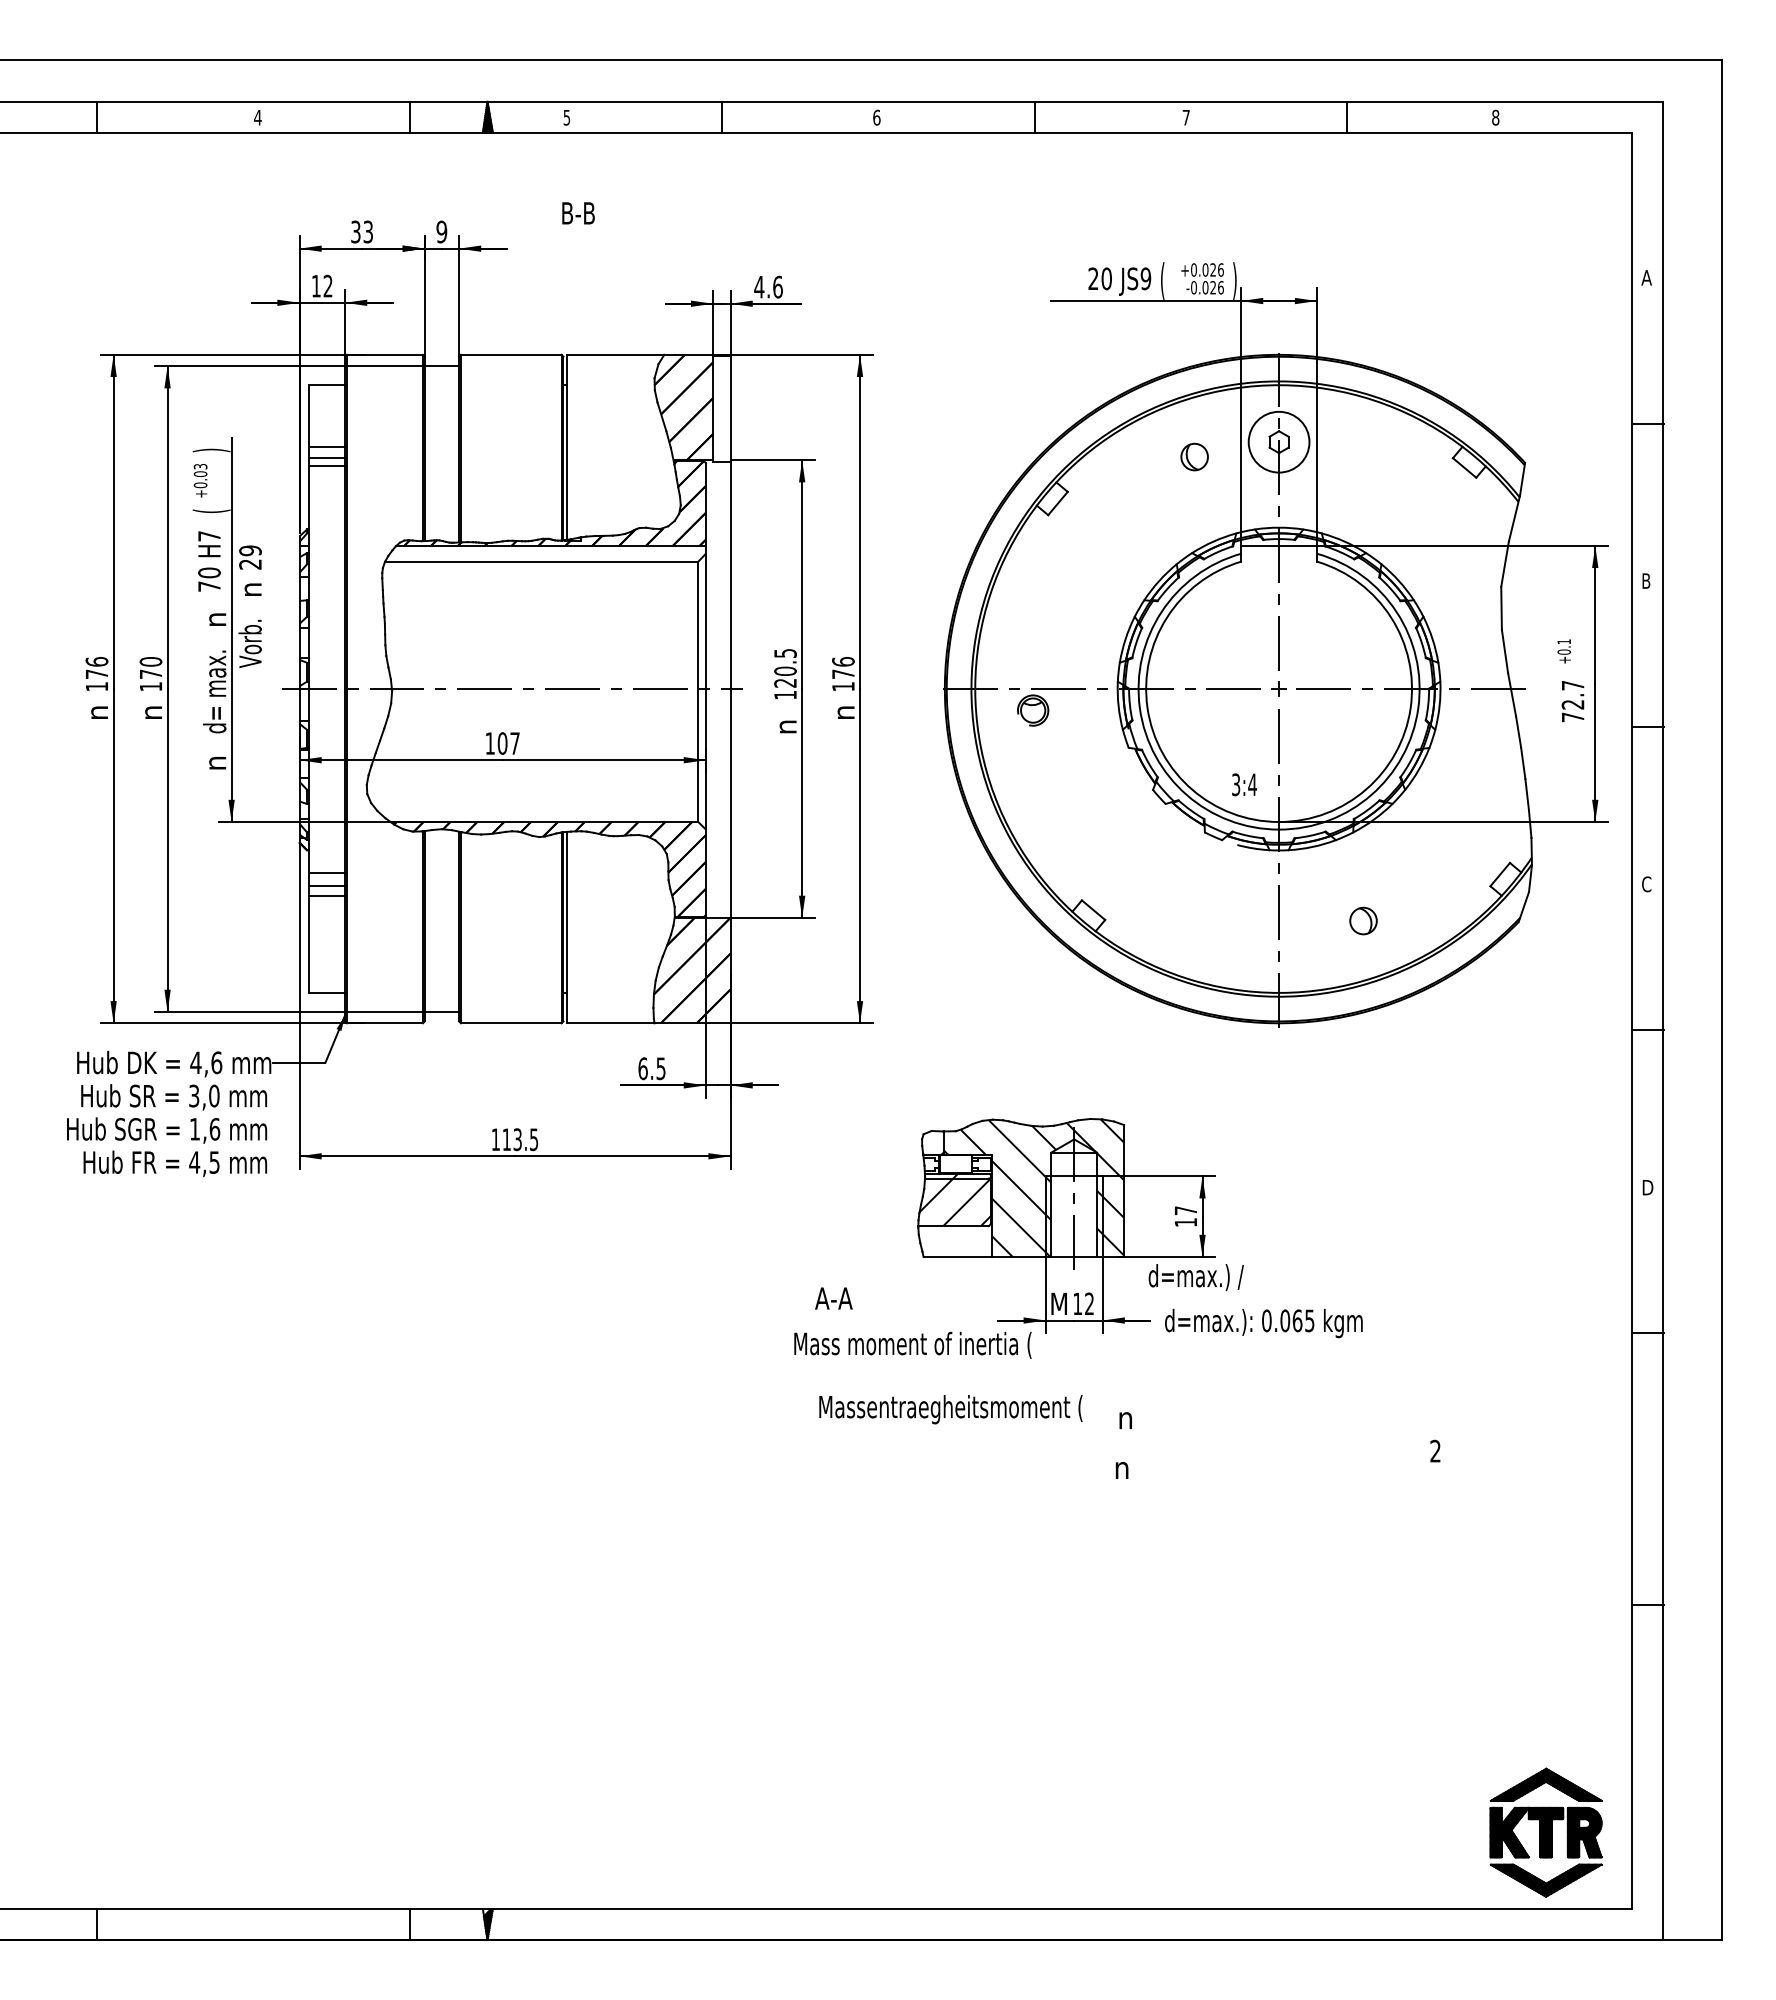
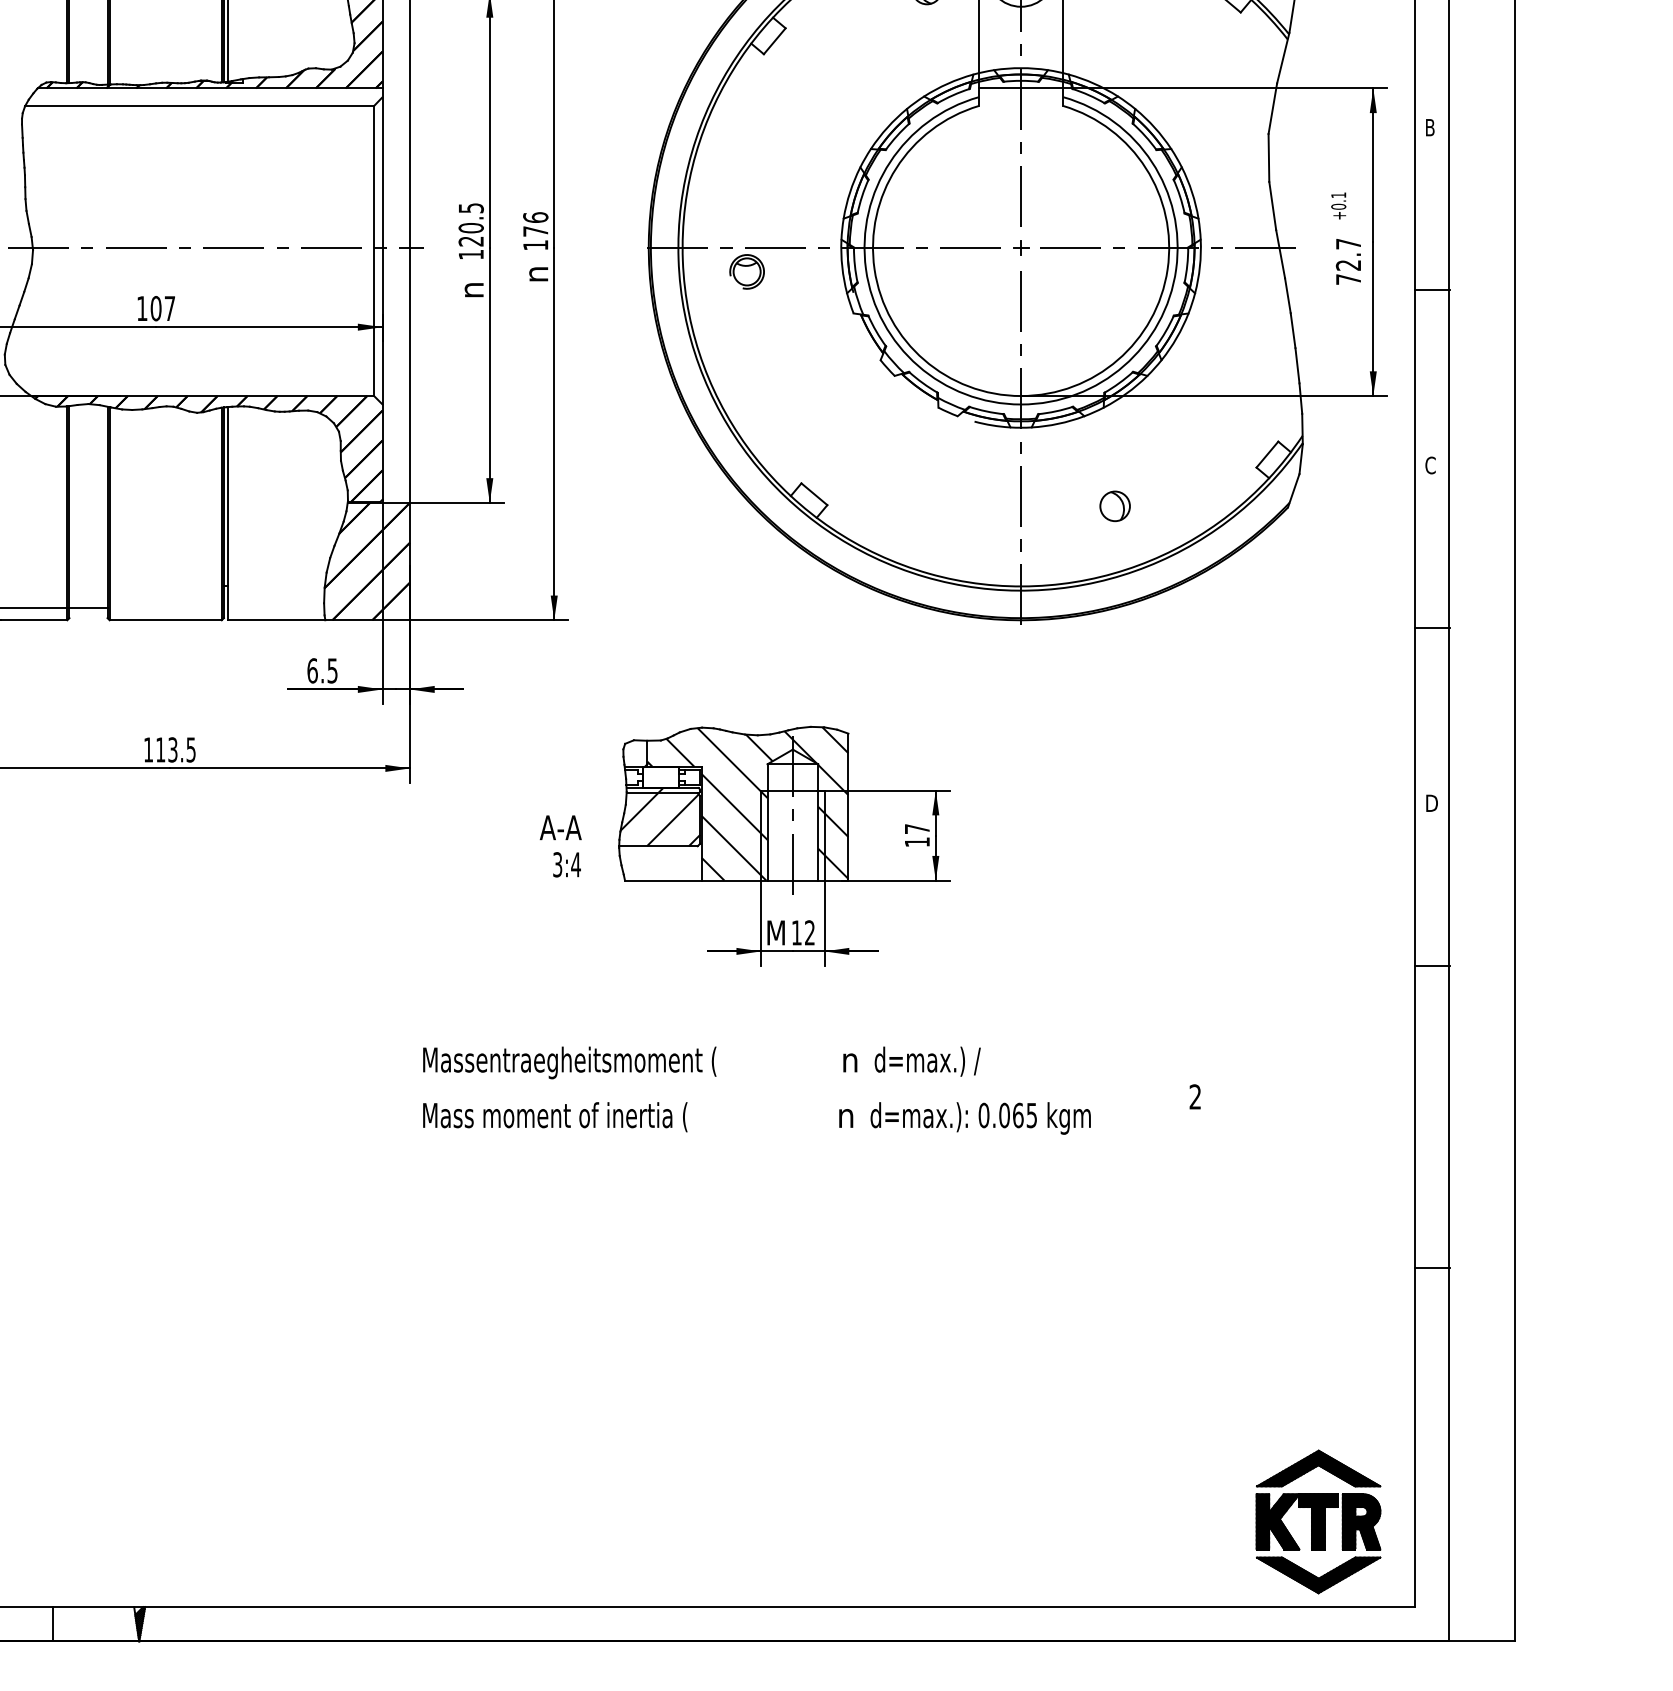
text: (1244, 784) -> (567, 864), moved
text: (1195, 1277) -> (926, 1061), moved
text: (833, 1298) -> (560, 827), moved
text: (1263, 1323) -> (980, 1118), moved
text: (912, 1344) -> (554, 1116), moved
text: (950, 1409) -> (569, 1062), moved

